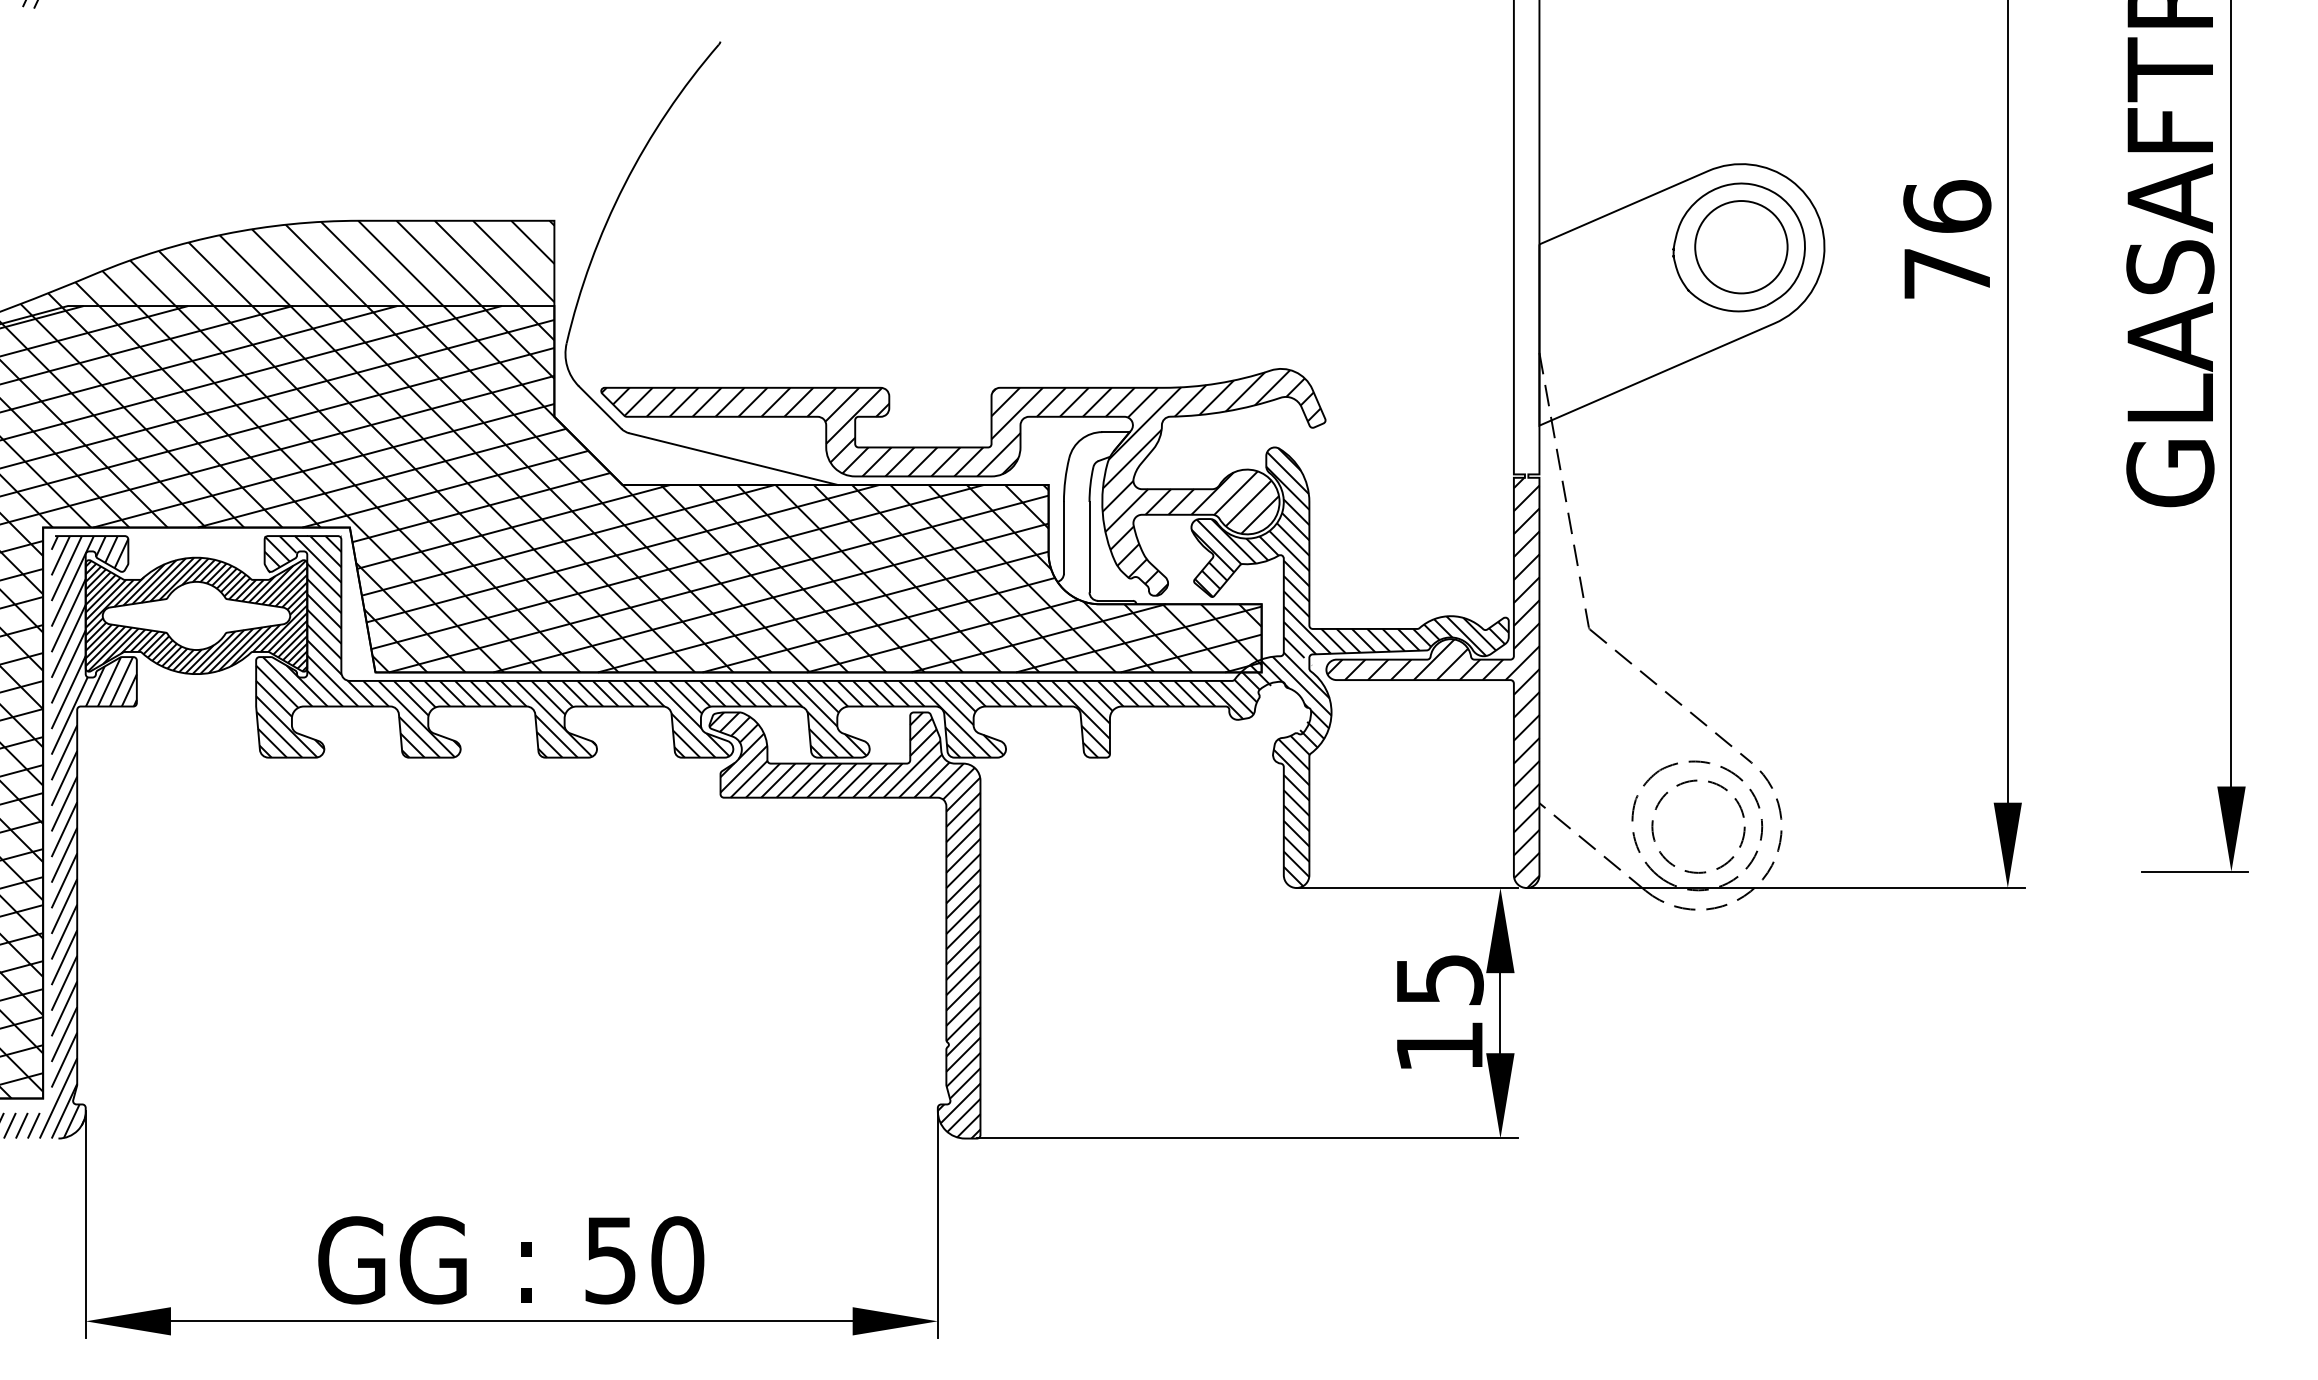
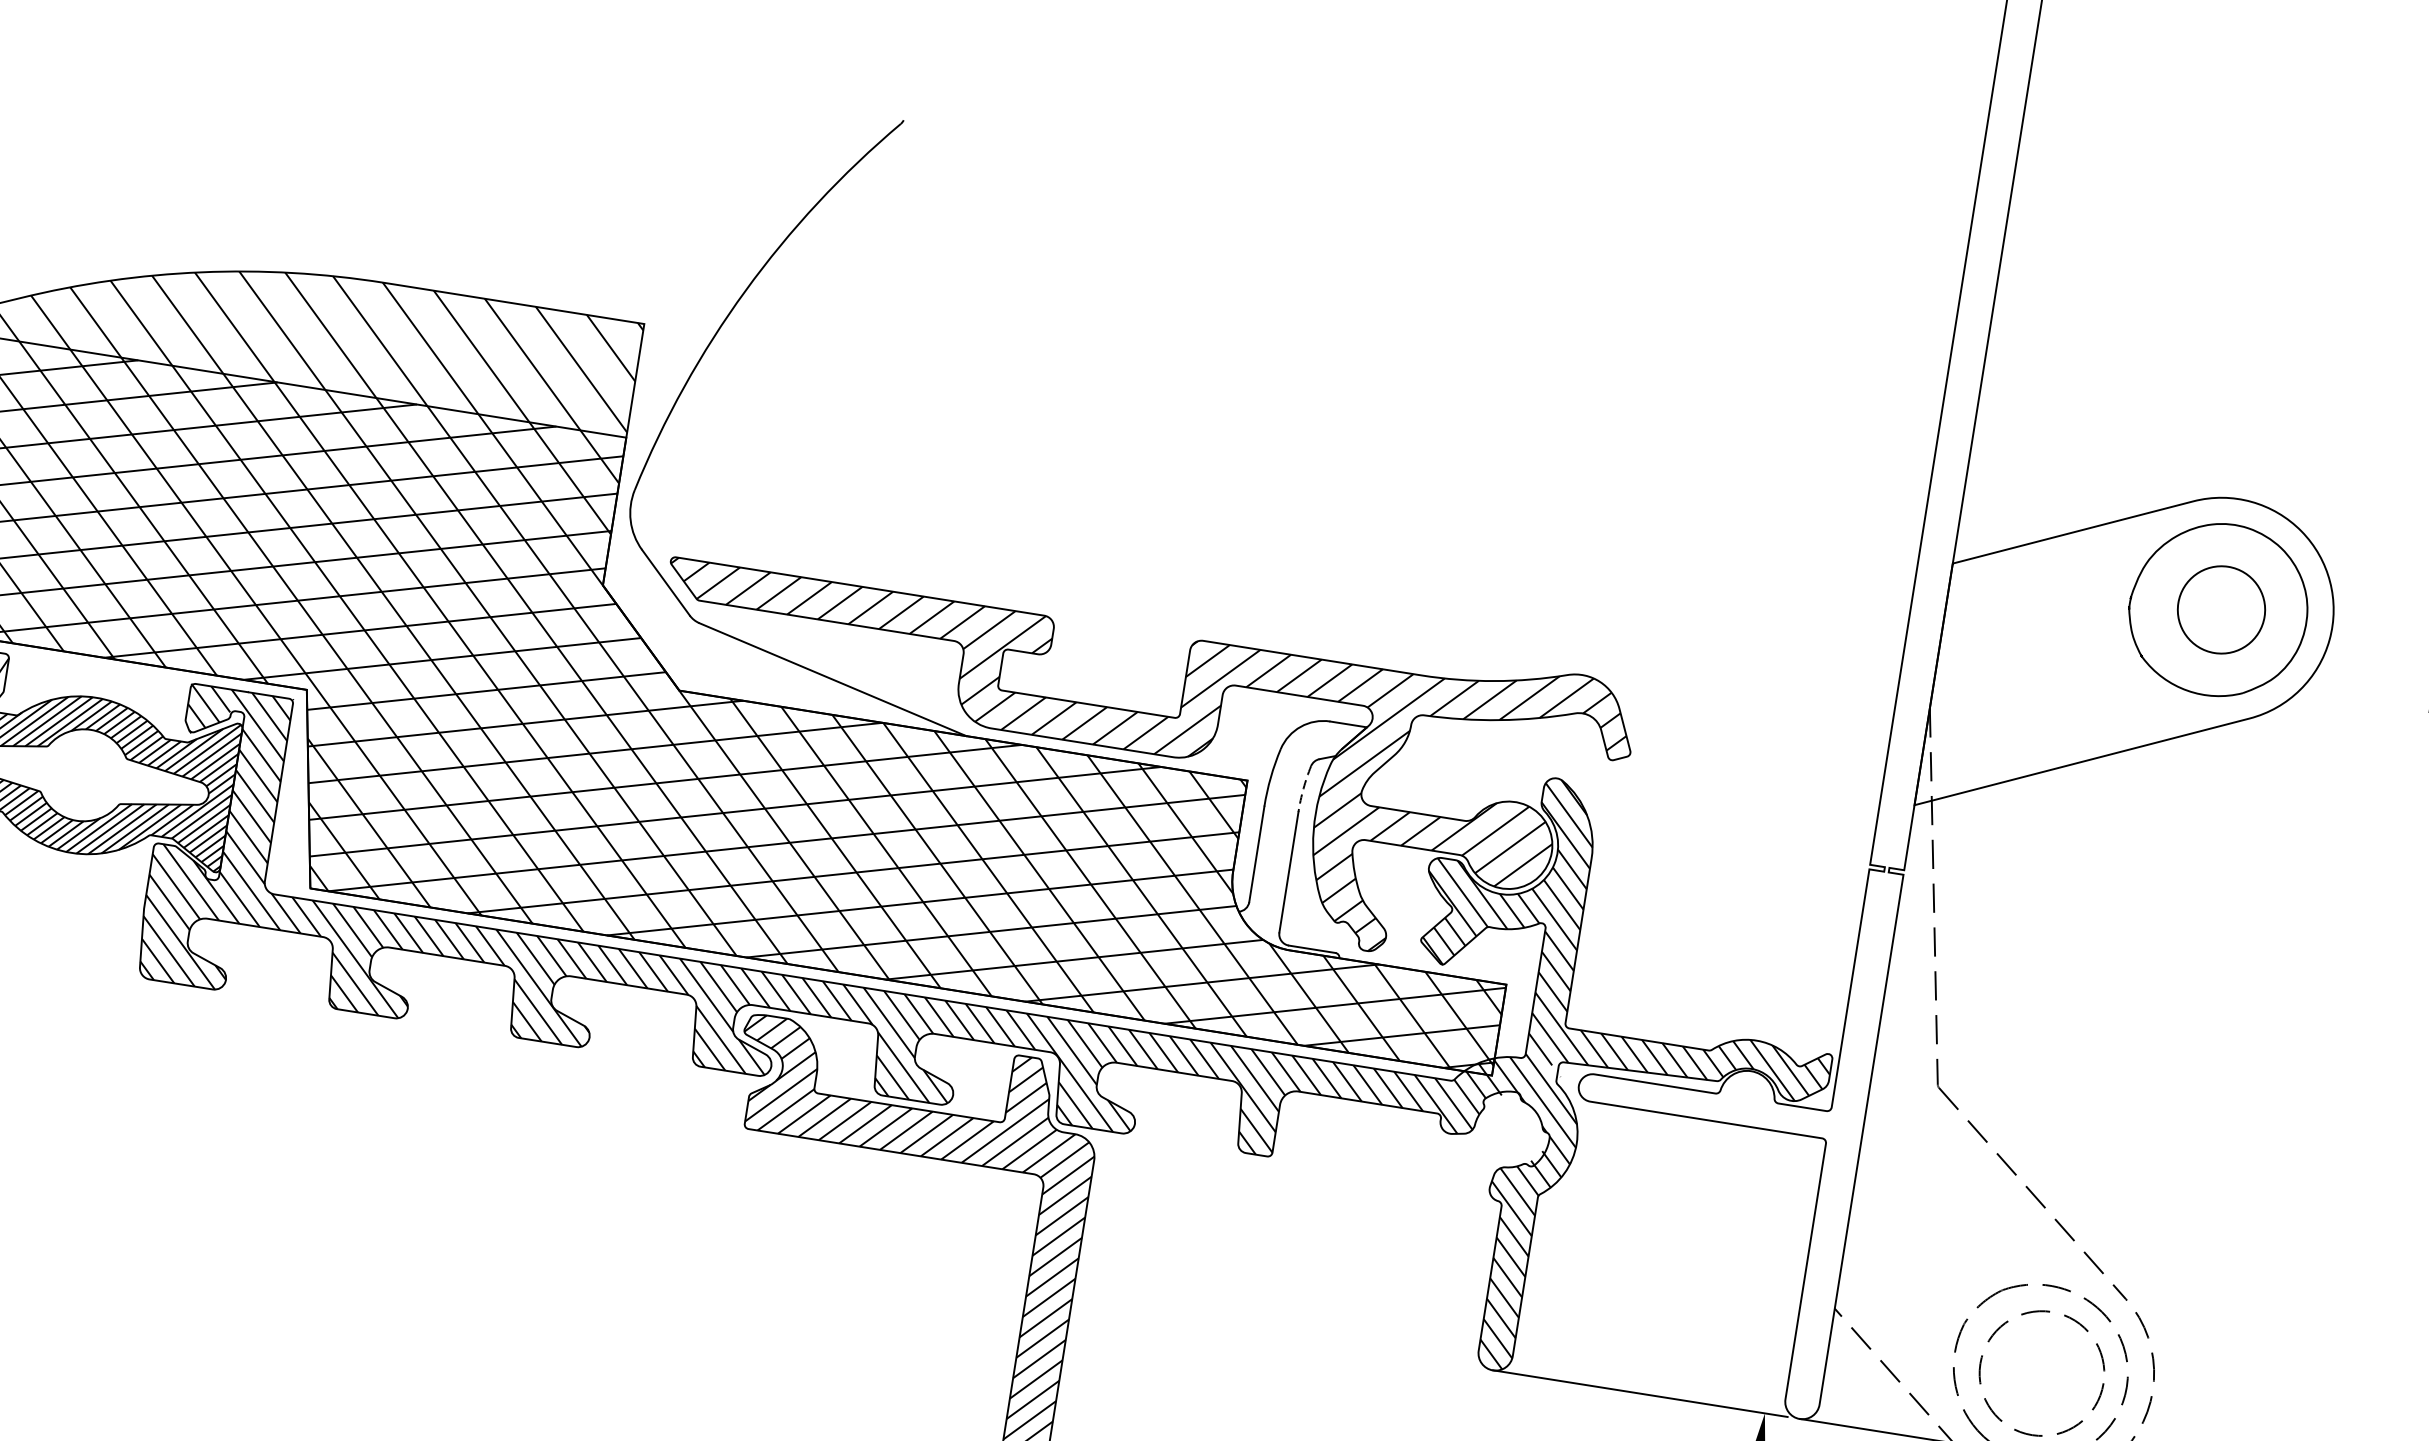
circle: (1741, 247) -> (2221, 610), size x0.7
arc: (1090, 484) -> (1303, 788), solid -> dashed
hatch: (1433, 682) -> (1719, 1125), removed

